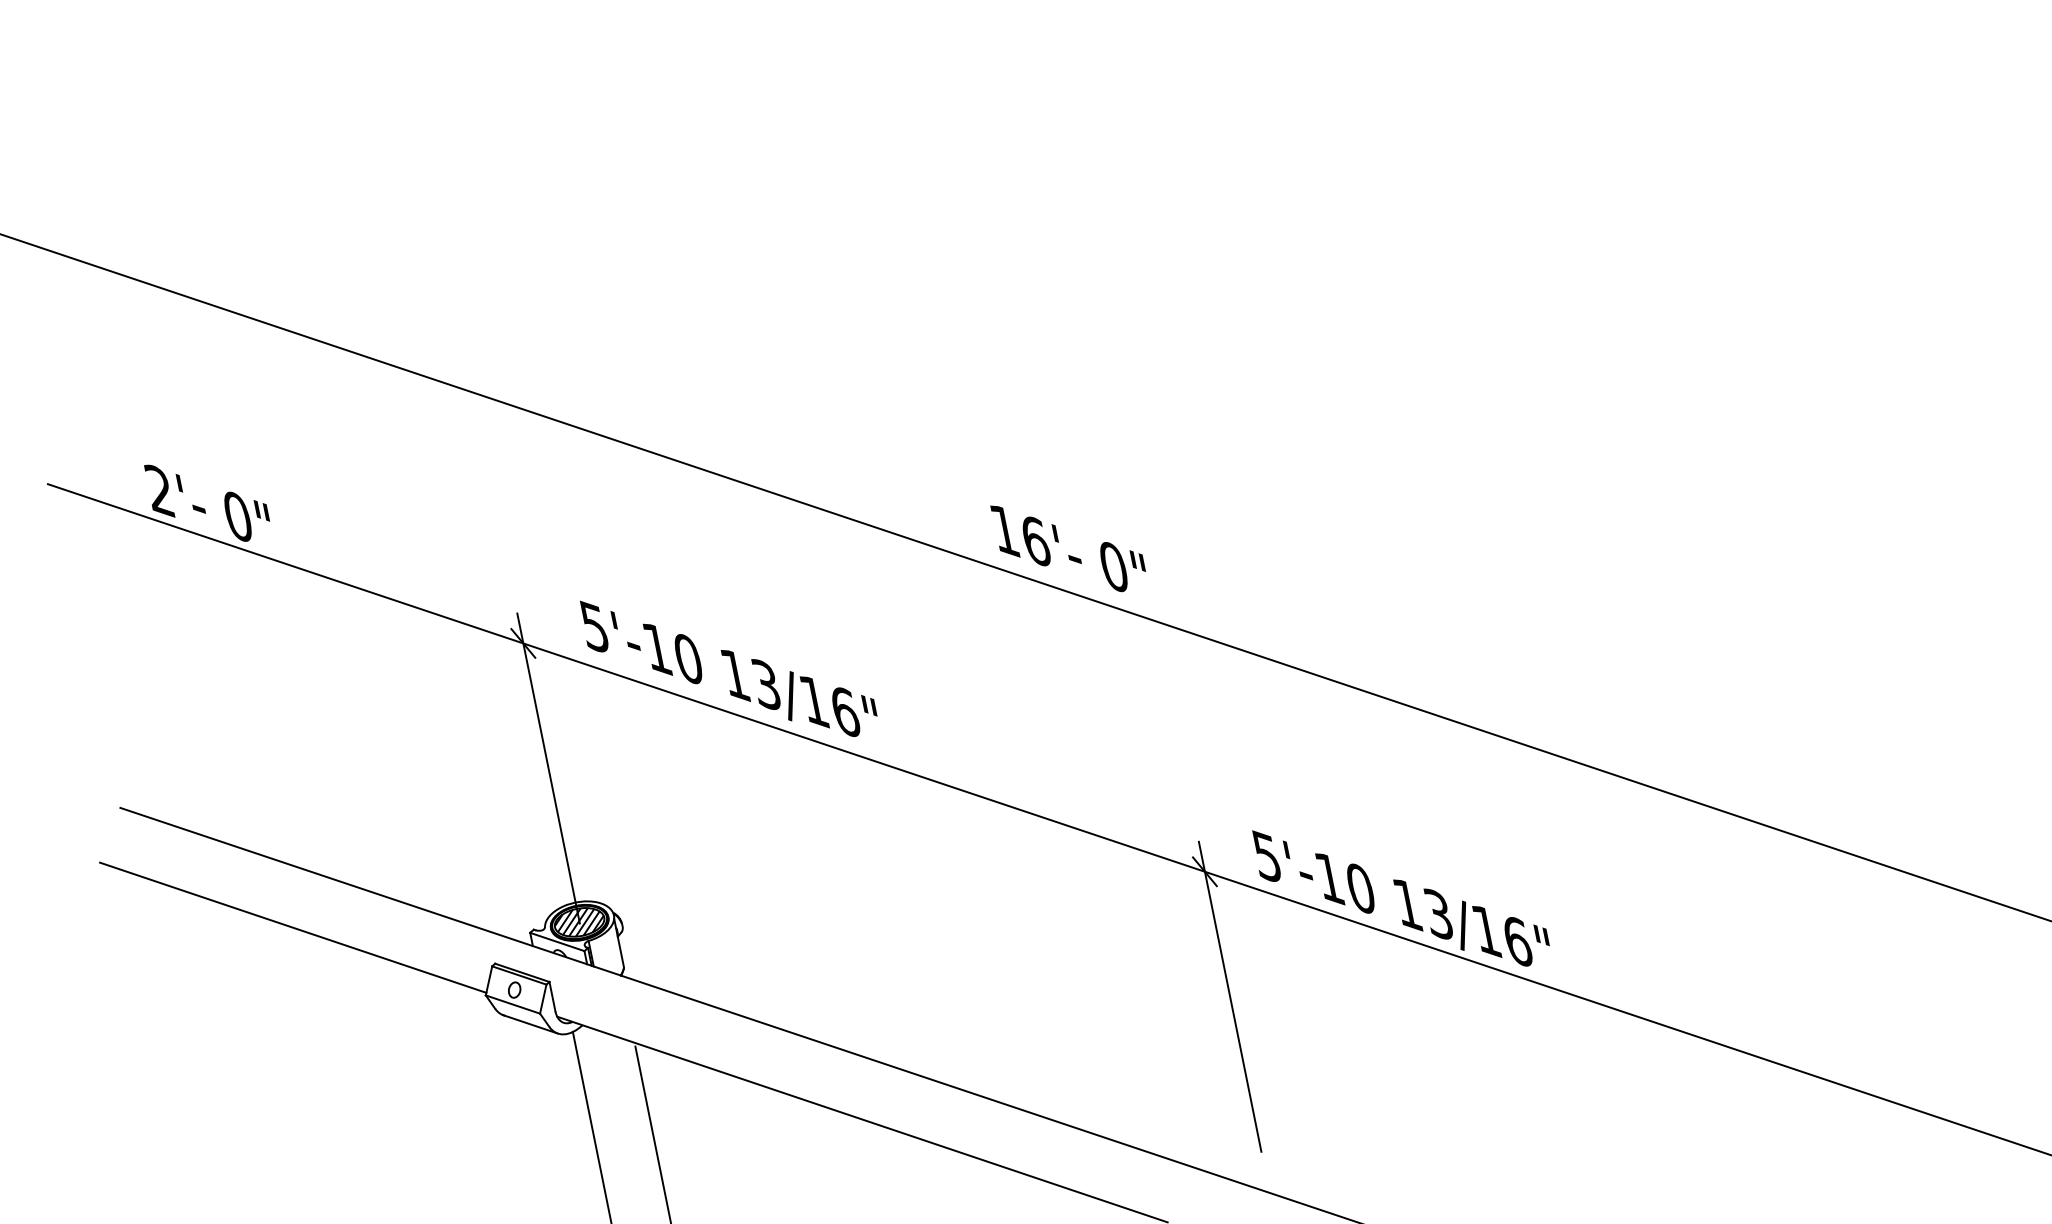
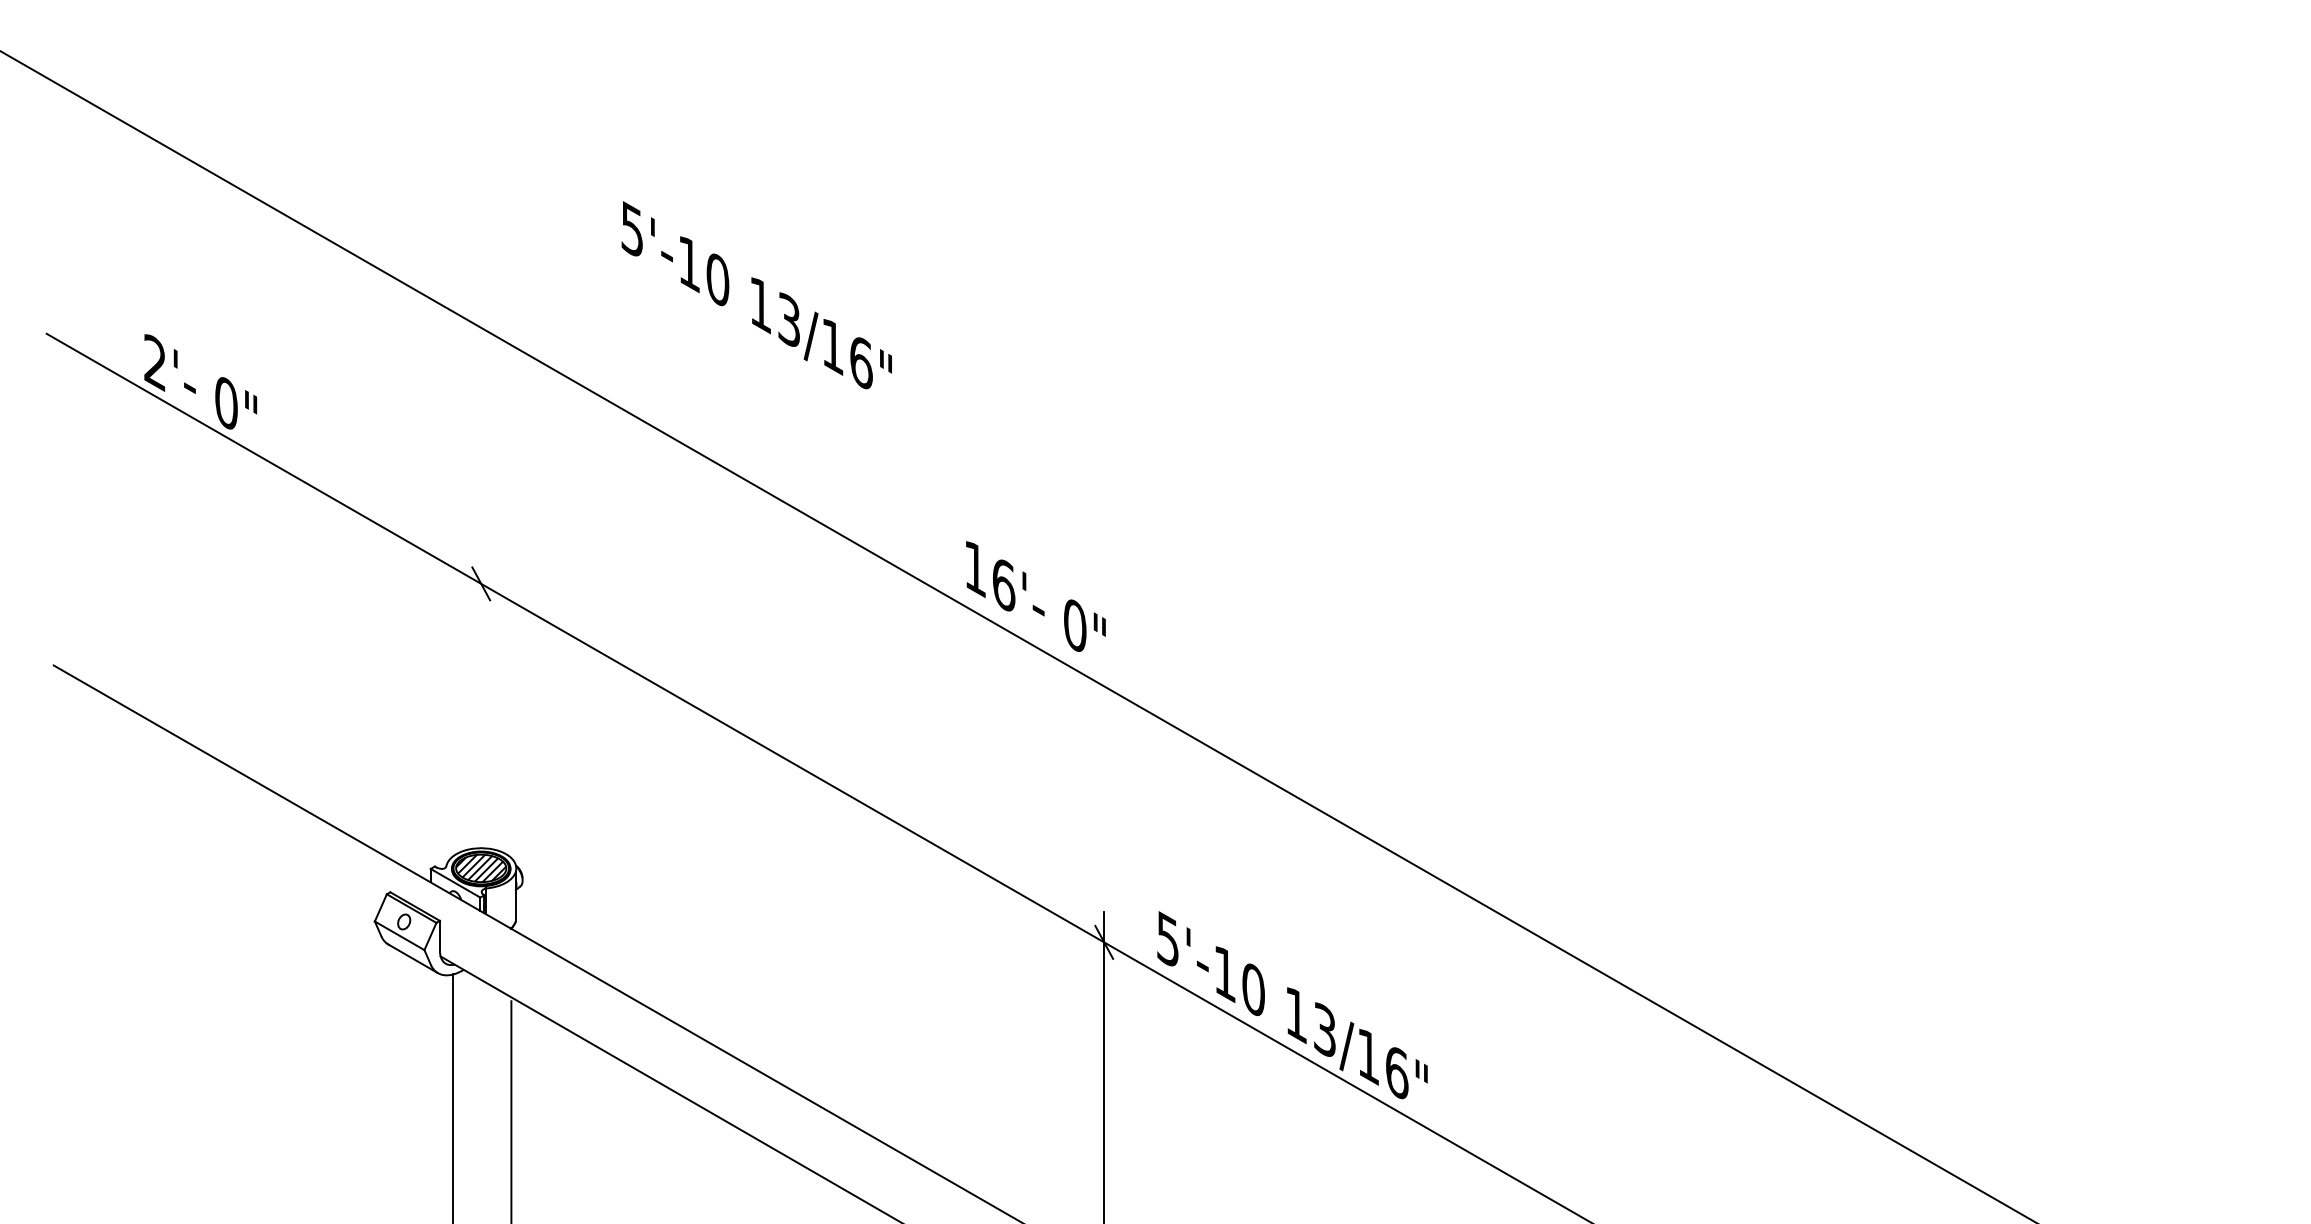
text: (729, 666) -> (756, 295), moved
line: (548, 768) -> (481, 711), removed
line: (292, 928) -> (198, 817), removed

